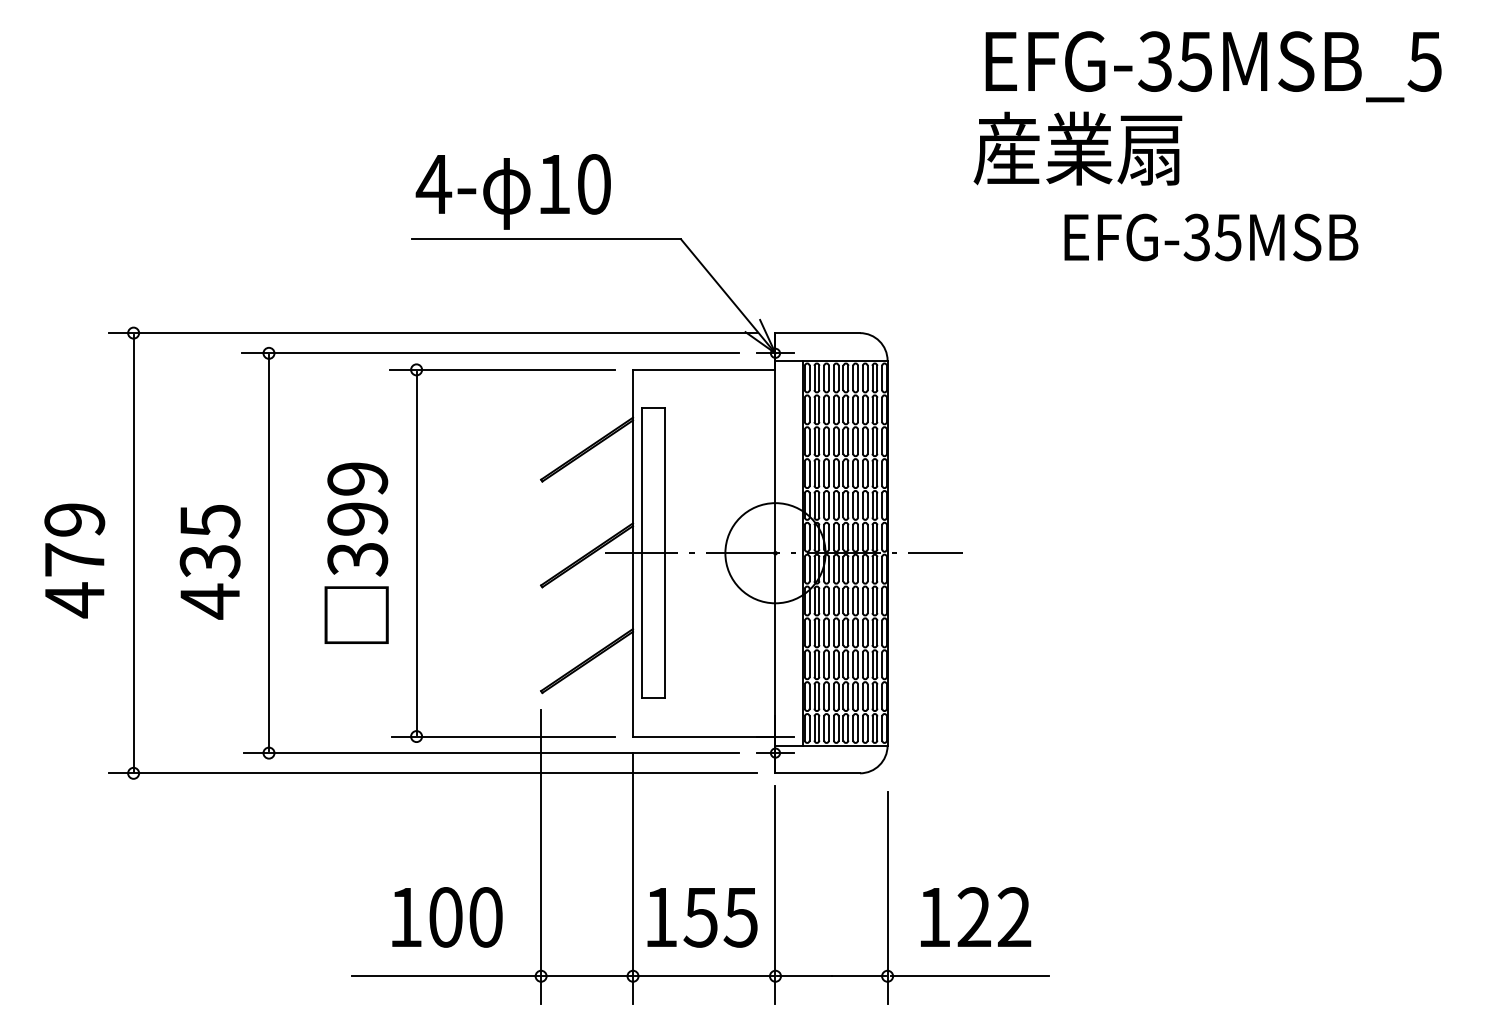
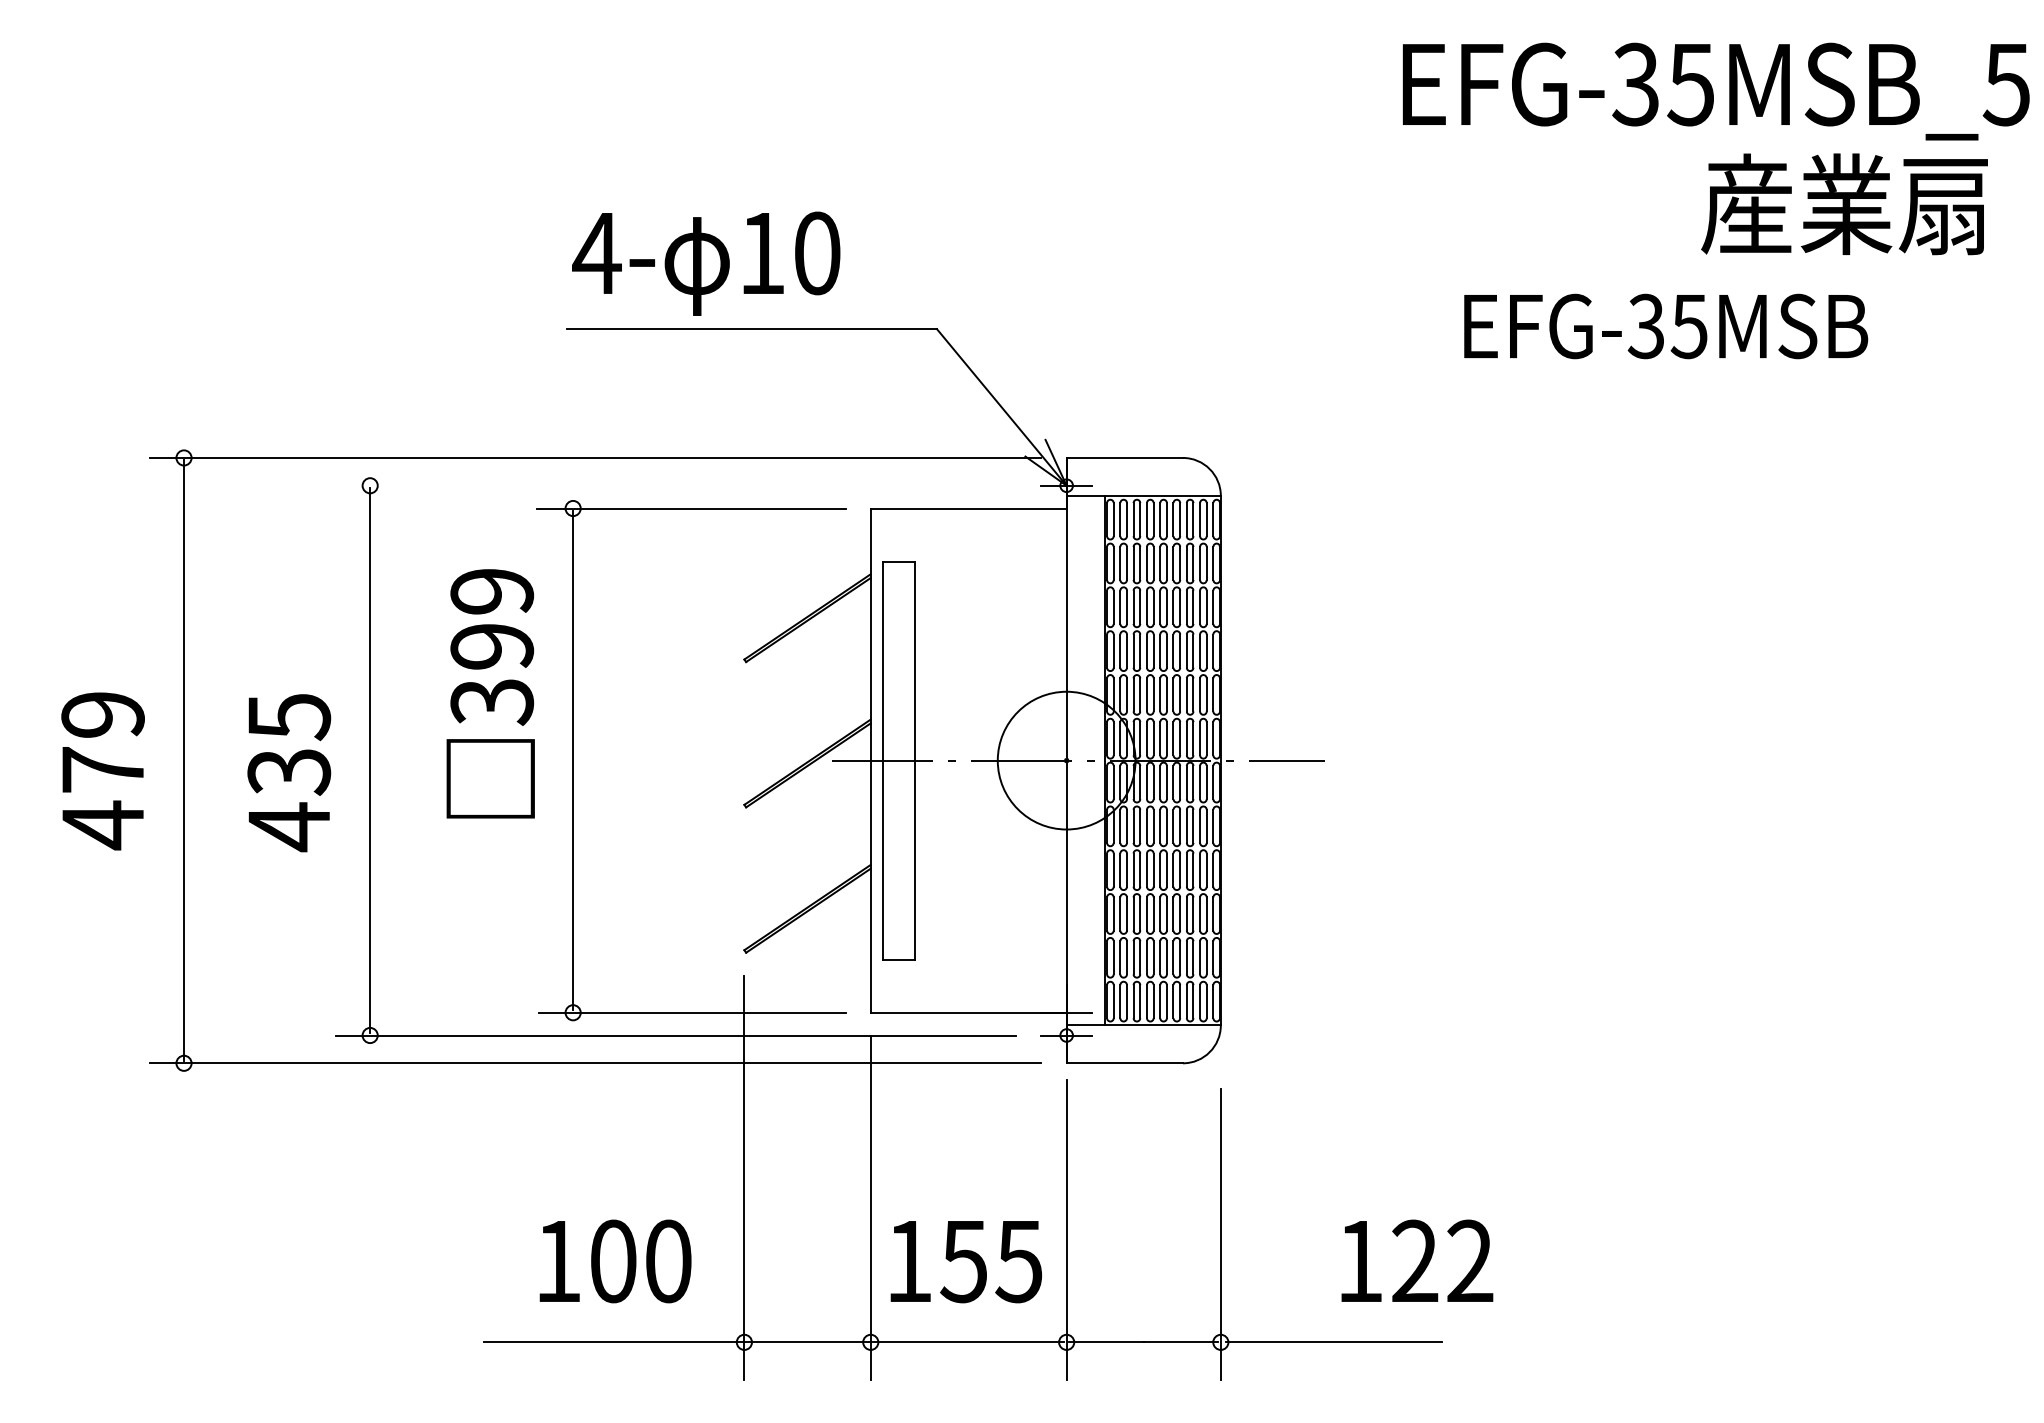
text: (1213, 66) -> (1715, 91), moved
text: (1077, 148) -> (1844, 204), moved
line: (490, 353) -> (674, 485), removed
text: (356, 553) -> (490, 693), moved
text: (976, 916) -> (1417, 1260), moved

